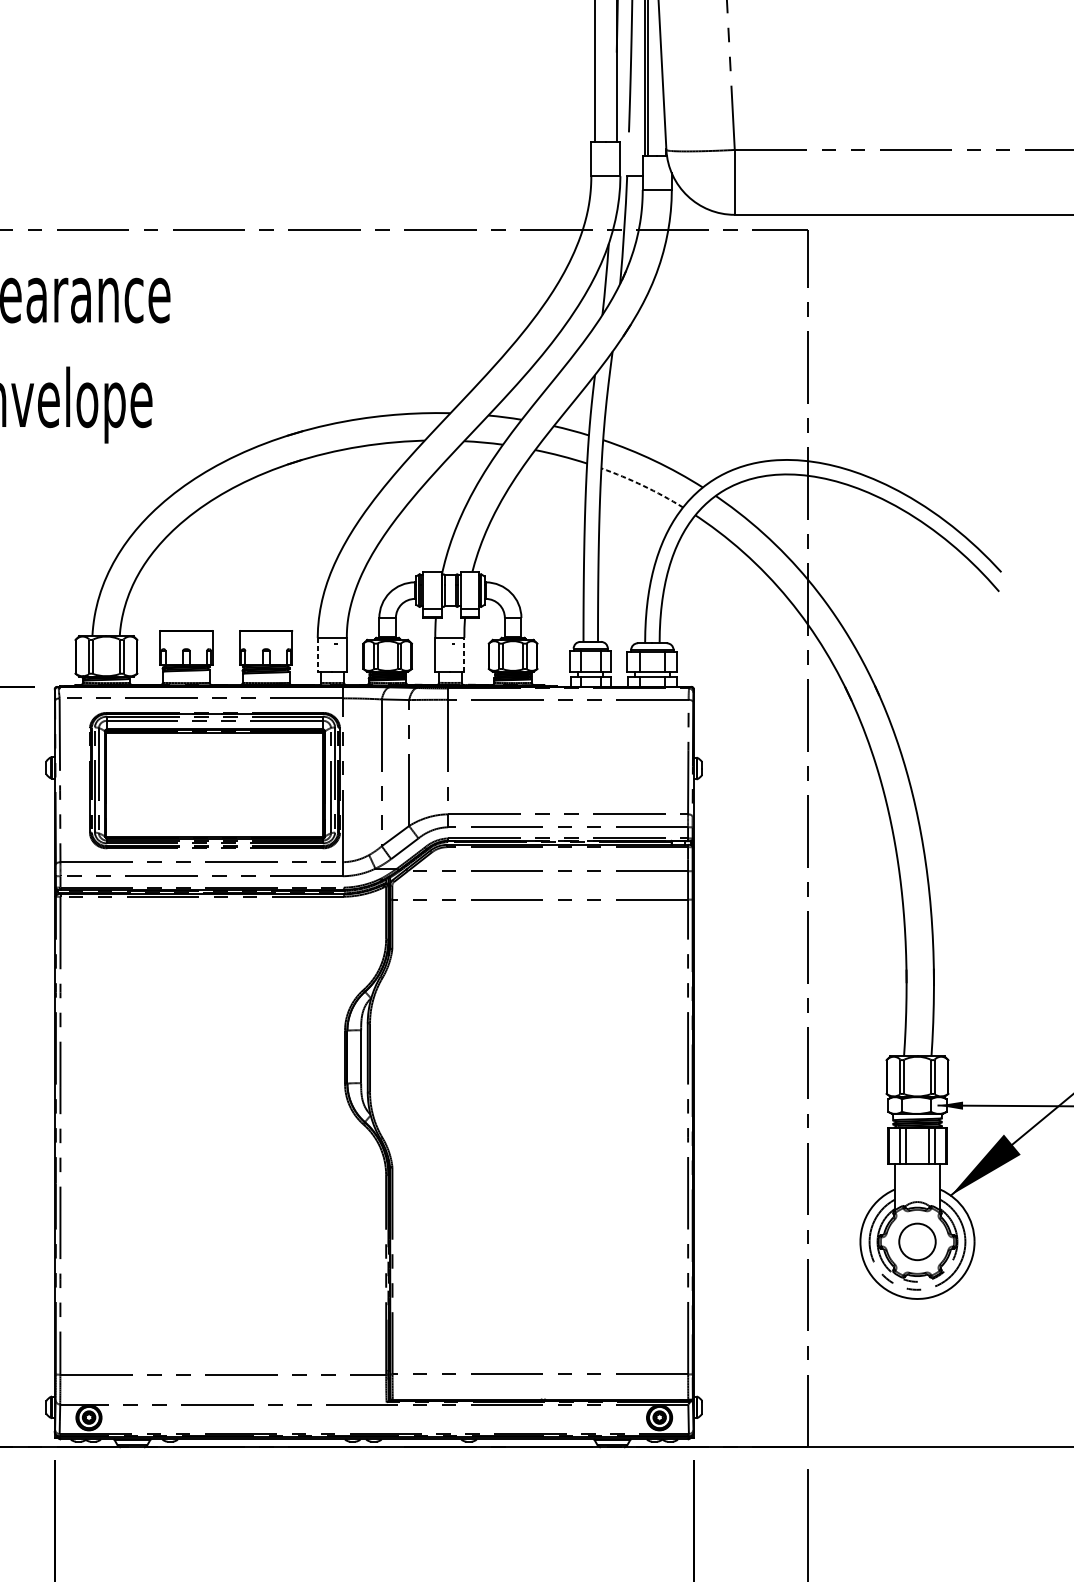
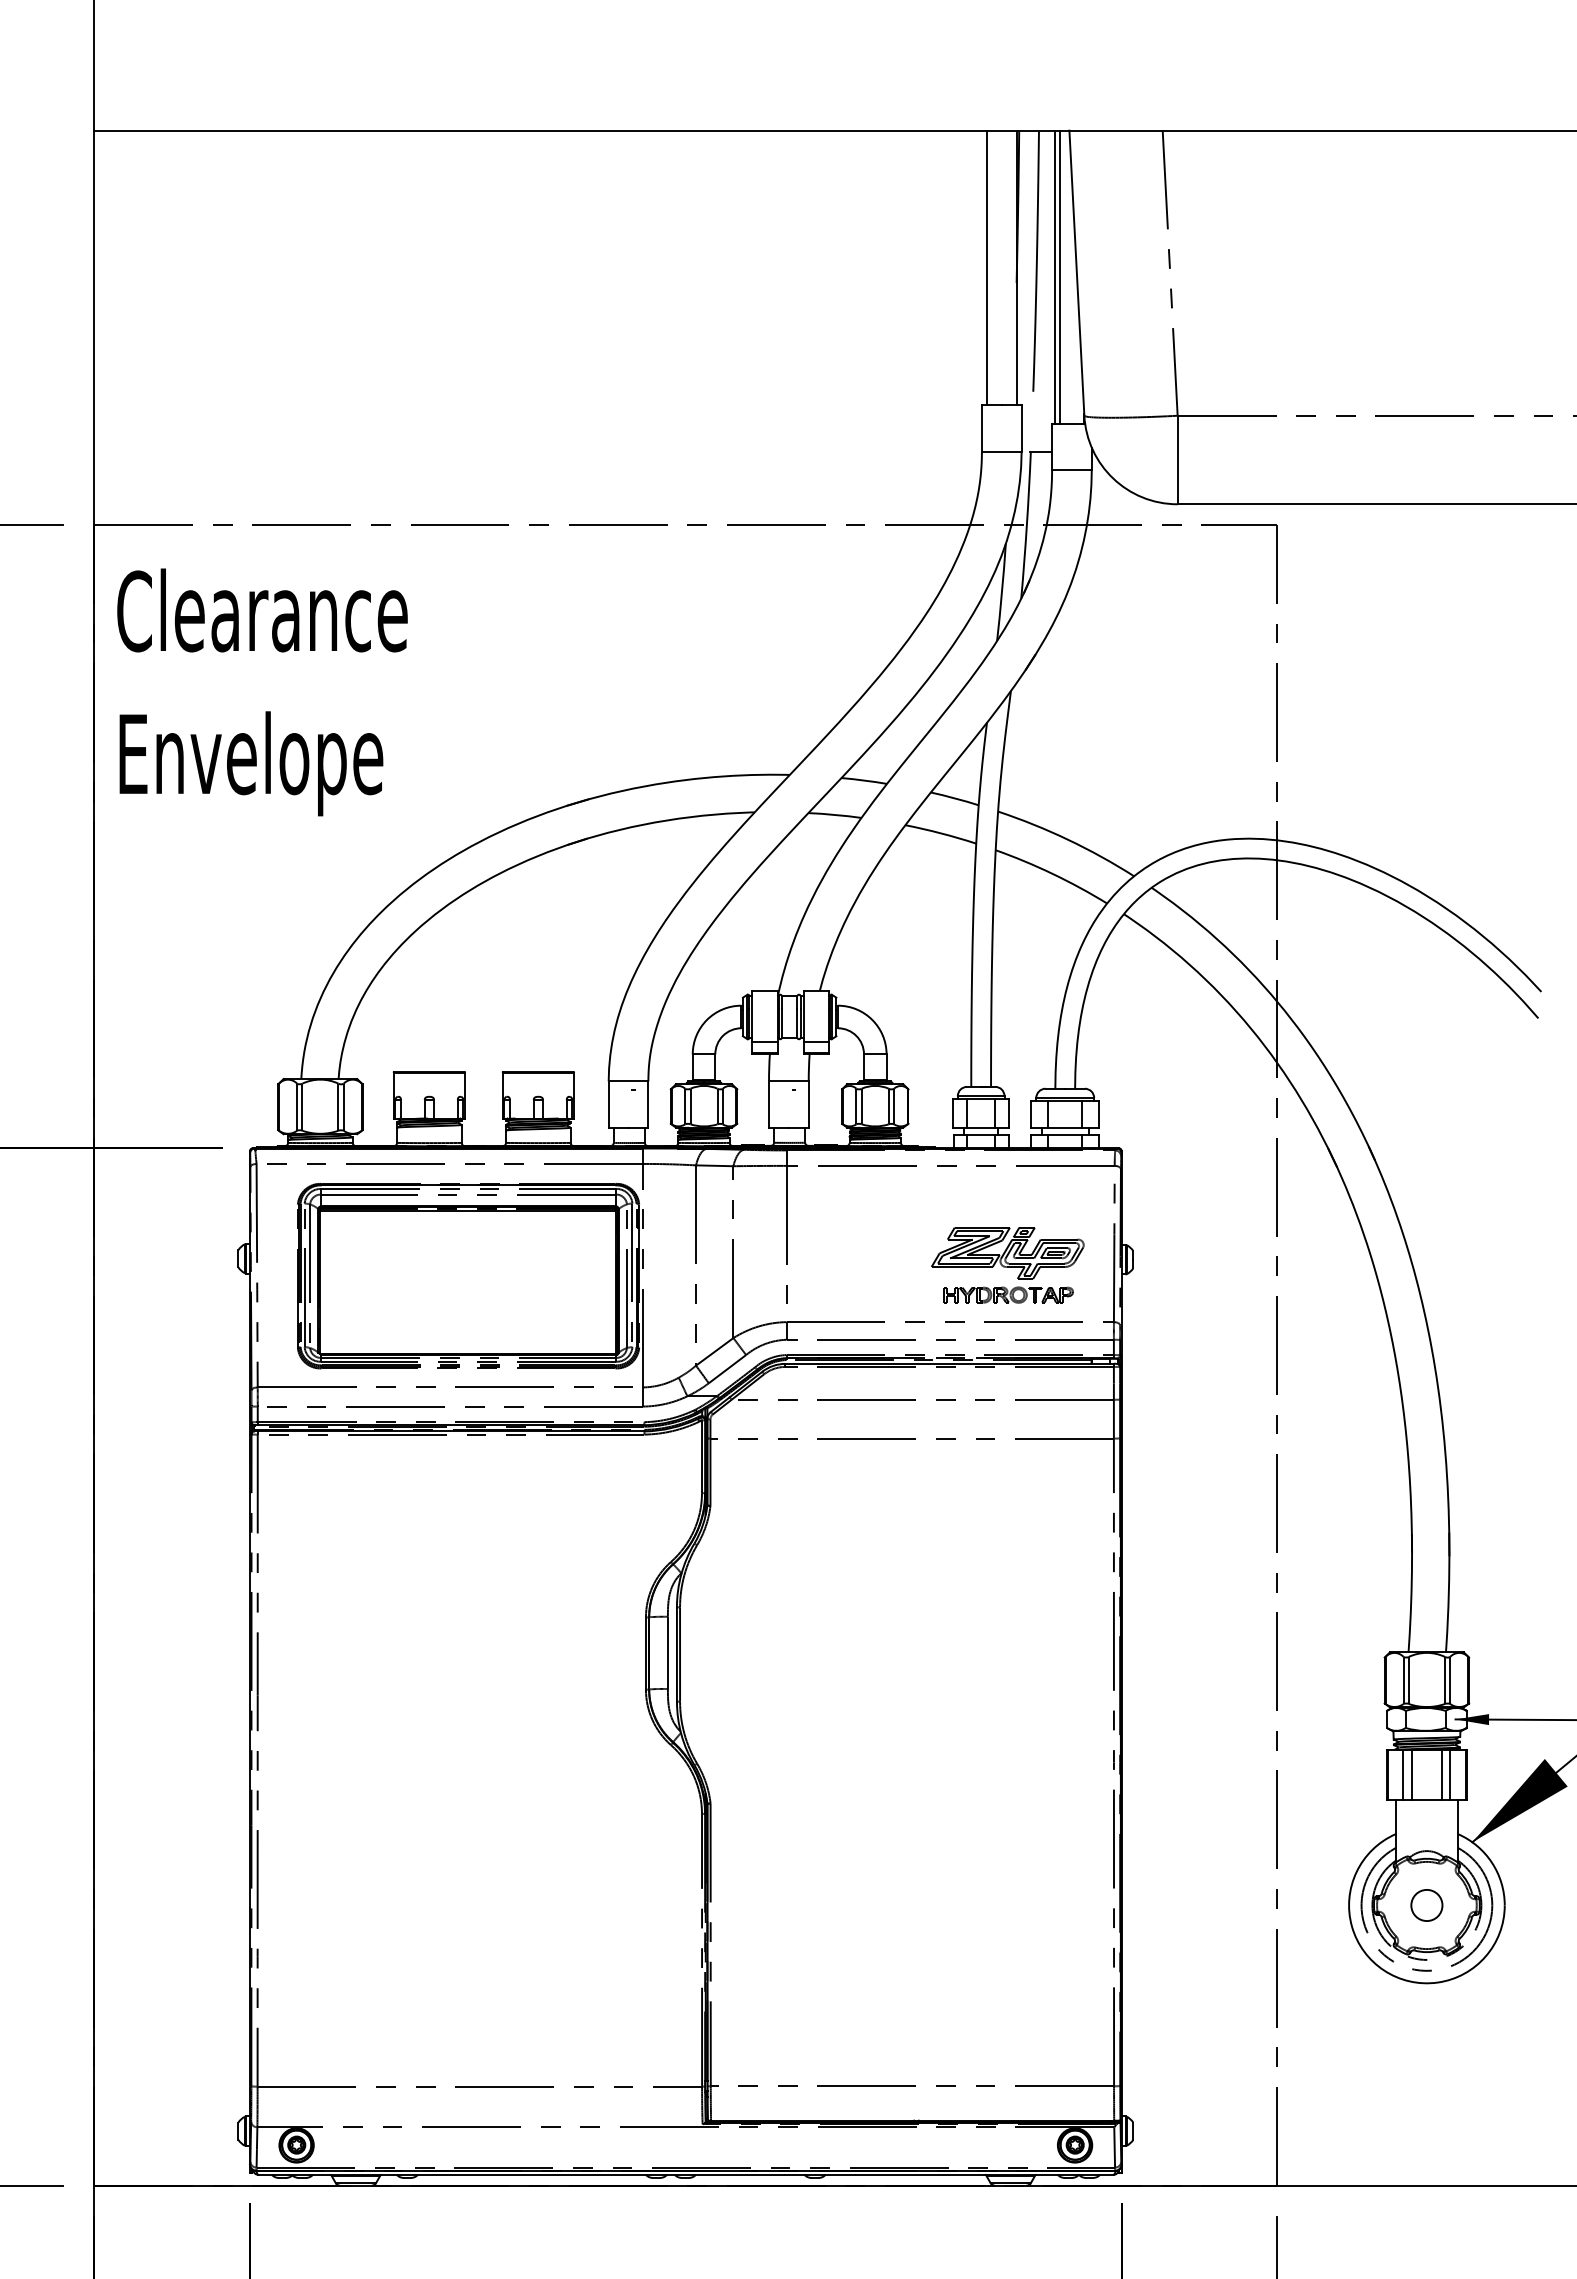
arc: (643, 485) -> (1052, 873), dashed -> solid
line: (464, 654) -> (808, 1104), dashed -> solid
line: (317, 655) -> (608, 1105), dashed -> solid
part: (610, 772) -> (1007, 1265), added
circle: (917, 1241) -> (1426, 1905), size x0.62

